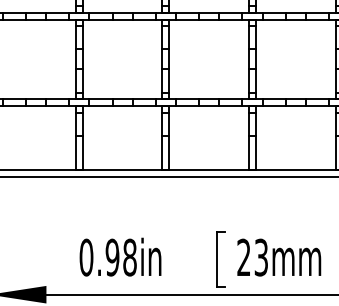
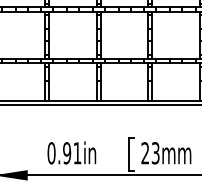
text: (130, 257) -> (77, 153), 0.98in -> 0.91in

